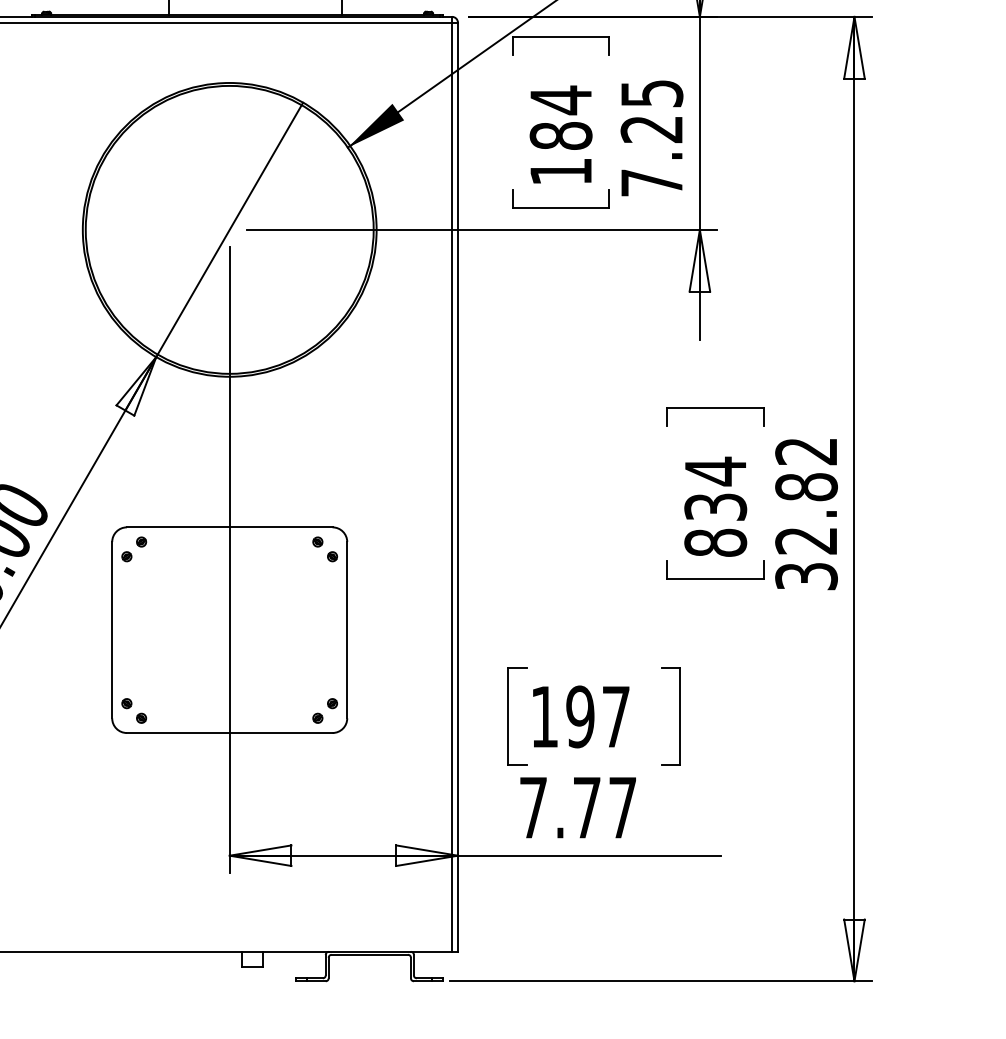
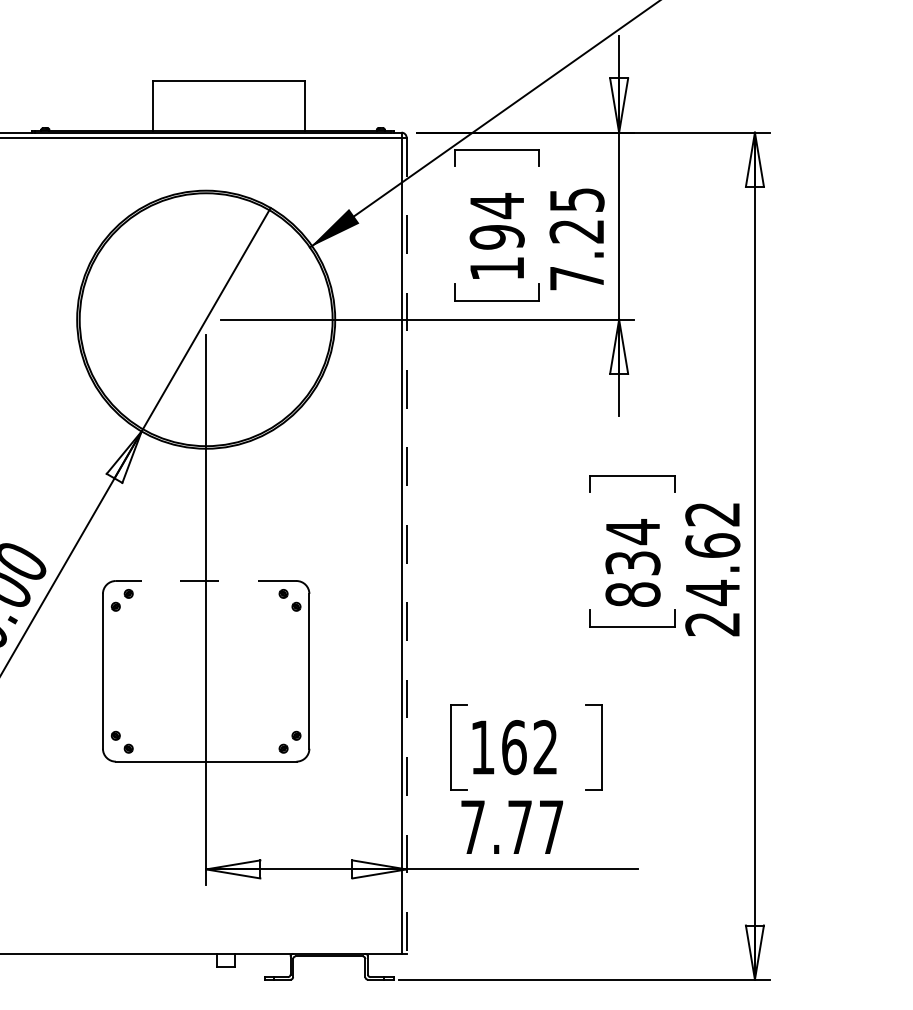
text: (560, 136) -> (496, 237), 184 -> 194
line: (457, 488) -> (406, 546), solid -> dashed
line: (228, 527) -> (205, 581), solid -> dashed
text: (806, 531) -> (712, 584), 32.82 -> 24.62
text: (597, 716) -> (529, 747), 197 -> 162

